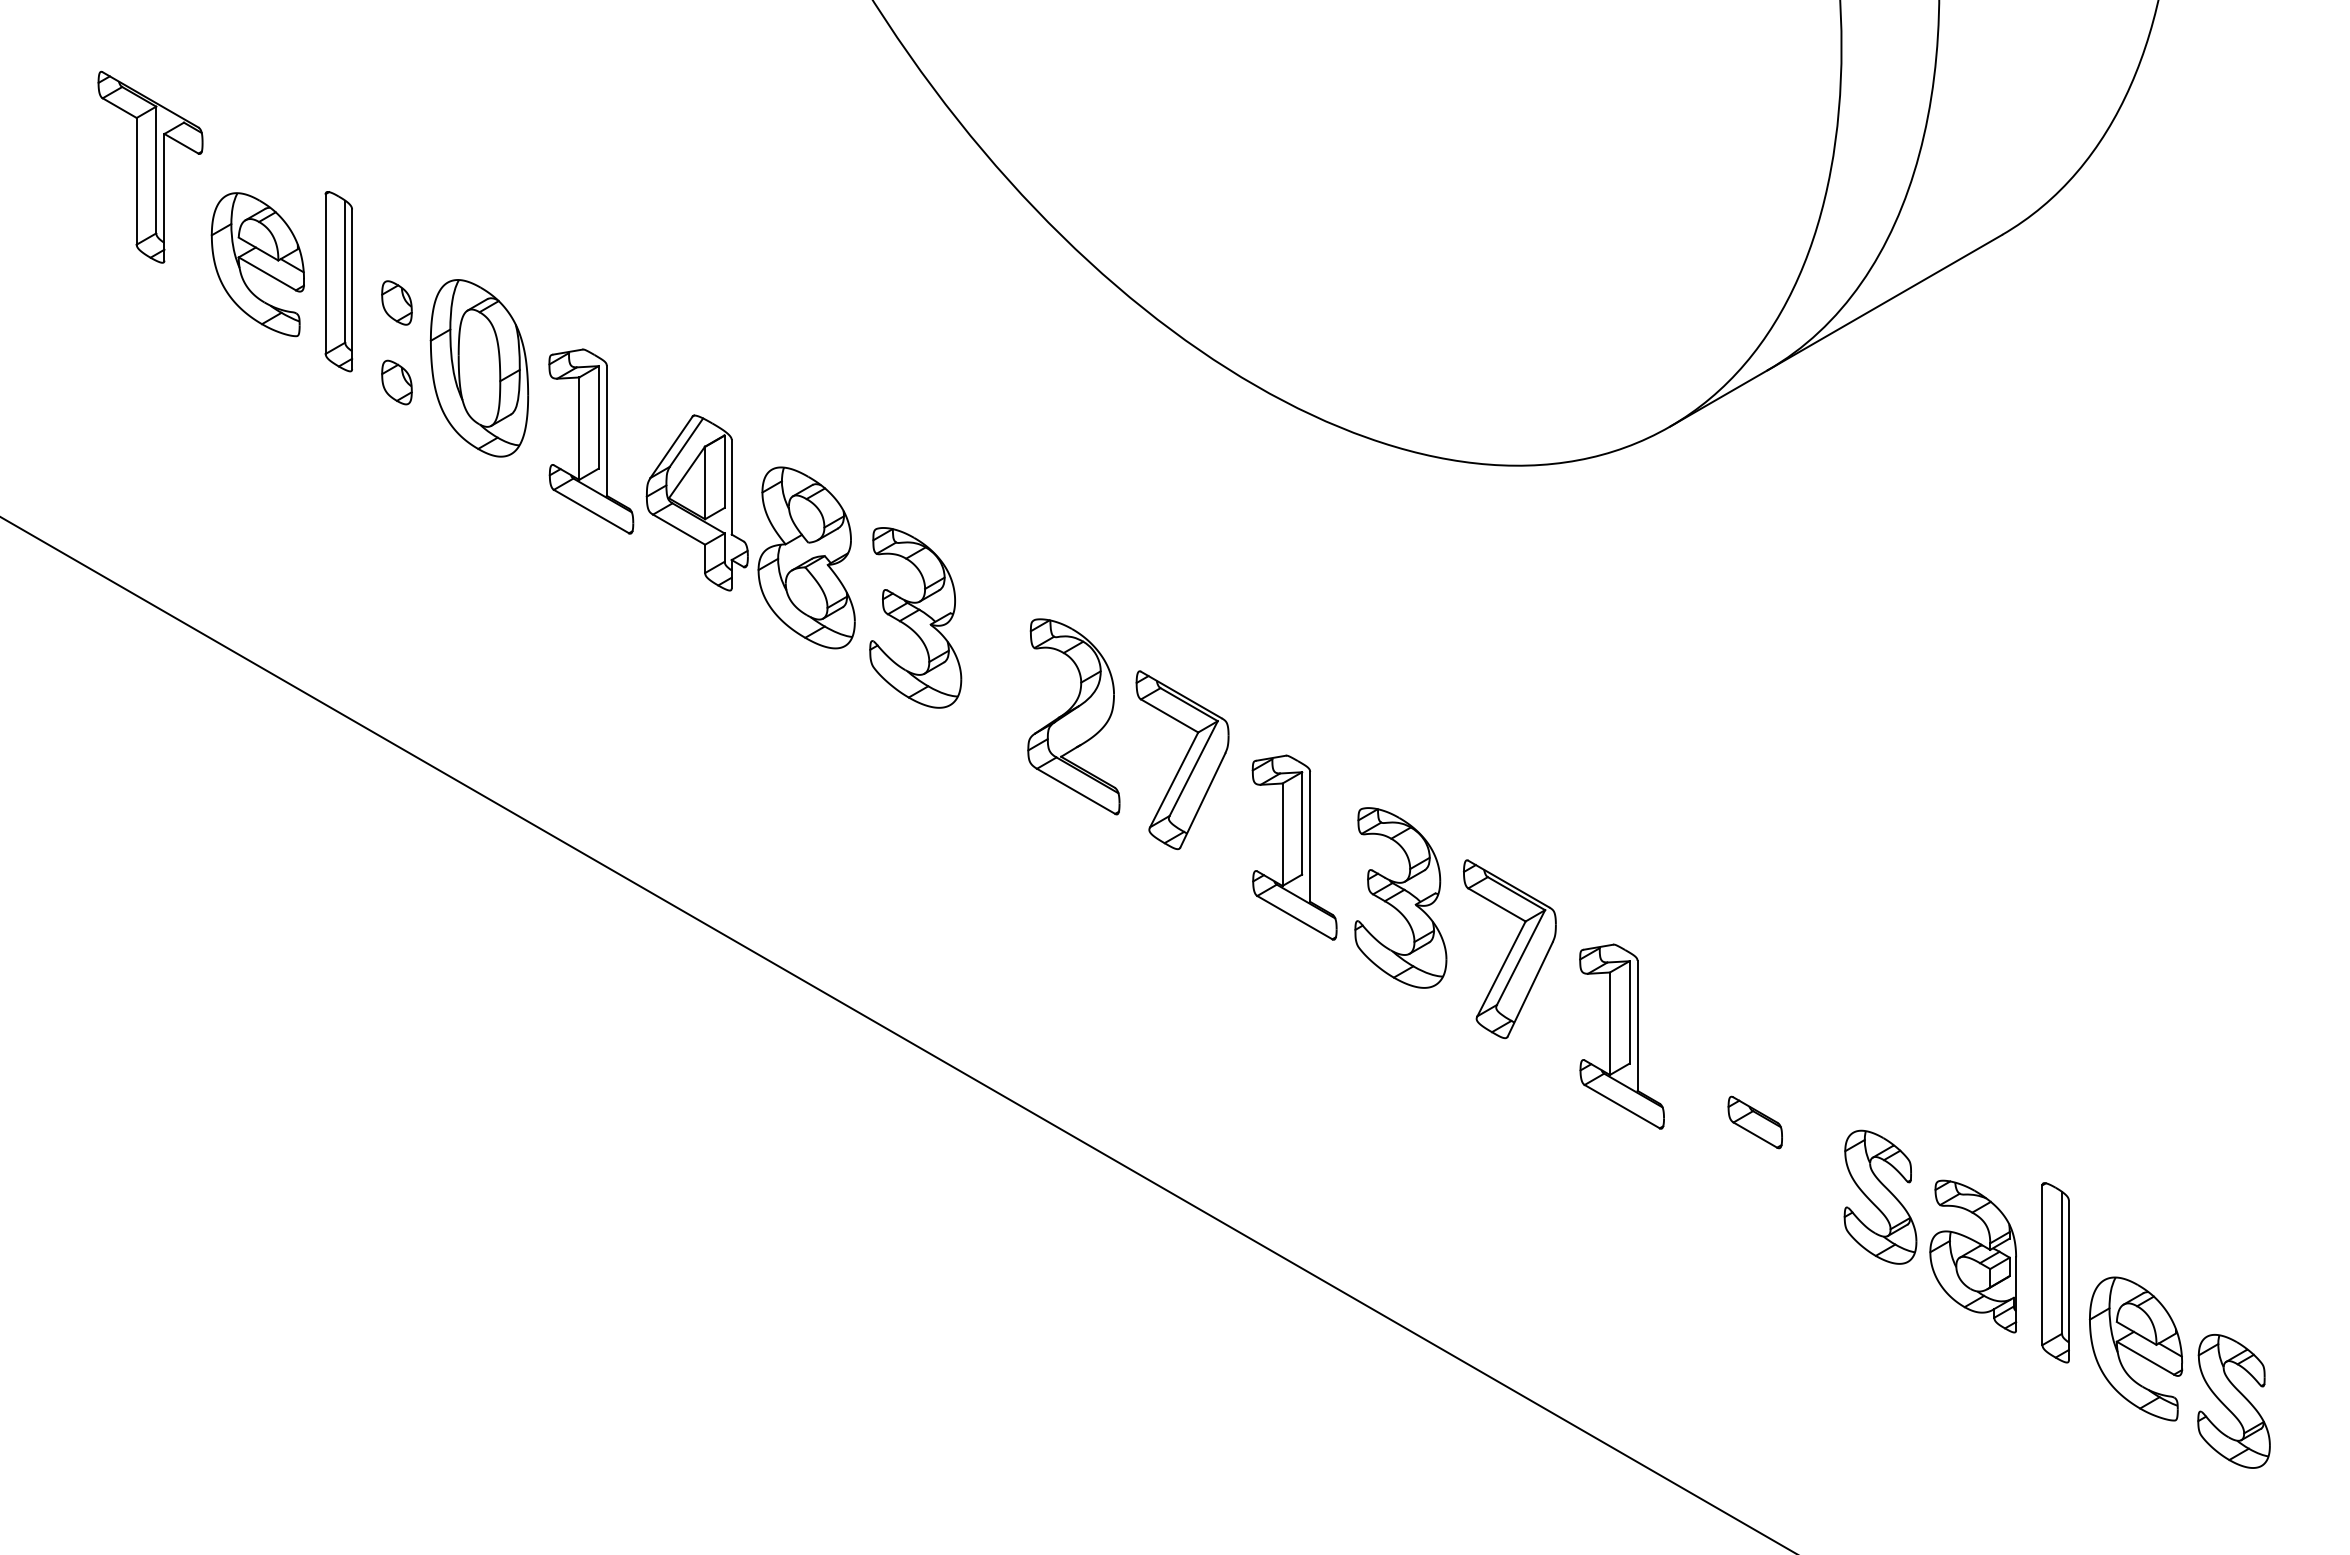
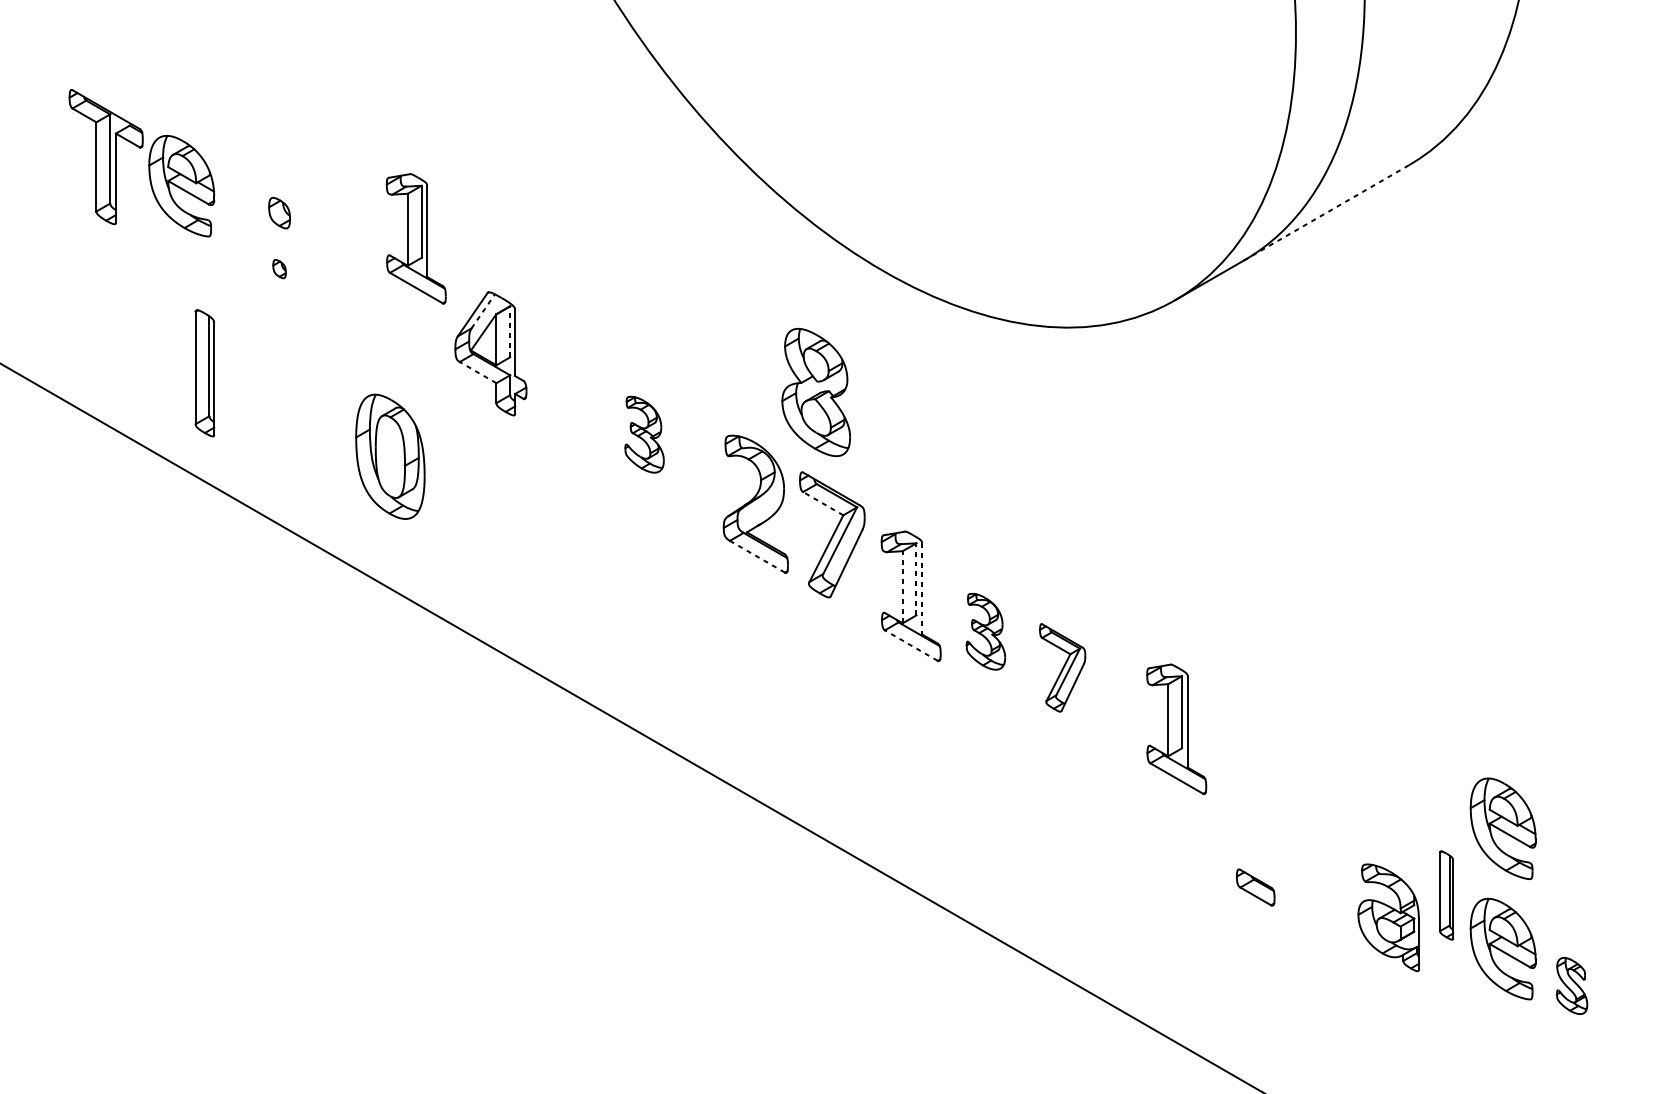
part: (150, 166) -> (106, 156), moved
part: (338, 281) -> (204, 373), moved
line: (1884, 302) -> (1326, 212), solid -> dashed
part: (479, 368) -> (390, 456), moved
part: (396, 382) -> (279, 269), size x0.6
part: (591, 441) -> (416, 238), moved
line: (686, 442) -> (483, 311), solid -> dashed
line: (724, 471) -> (510, 331), solid -> dashed
line: (678, 529) -> (477, 372), solid -> dashed
part: (806, 557) -> (816, 392), moved
part: (915, 617) -> (644, 434), size x0.6
line: (1169, 715) -> (823, 503), solid -> dashed
line: (1075, 791) -> (756, 556), solid -> dashed
line: (1302, 822) -> (916, 578), solid -> dashed
line: (1282, 834) -> (902, 587), solid -> dashed
line: (1310, 836) -> (922, 588), solid -> dashed
part: (1400, 897) -> (985, 631), size x0.6
line: (1294, 917) -> (911, 645), solid -> dashed
part: (1509, 949) -> (1062, 668), size x0.7
part: (1621, 1036) -> (1176, 729), moved
part: (1754, 1122) -> (1255, 887), moved
part: (2135, 1177) -> (1502, 828), added
part: (1880, 1196) -> (1323, 841), removed
part: (1973, 1256) -> (1388, 917), moved
part: (2055, 1272) -> (1446, 895), size x0.7
part: (2233, 1401) -> (1571, 986), size x0.6

